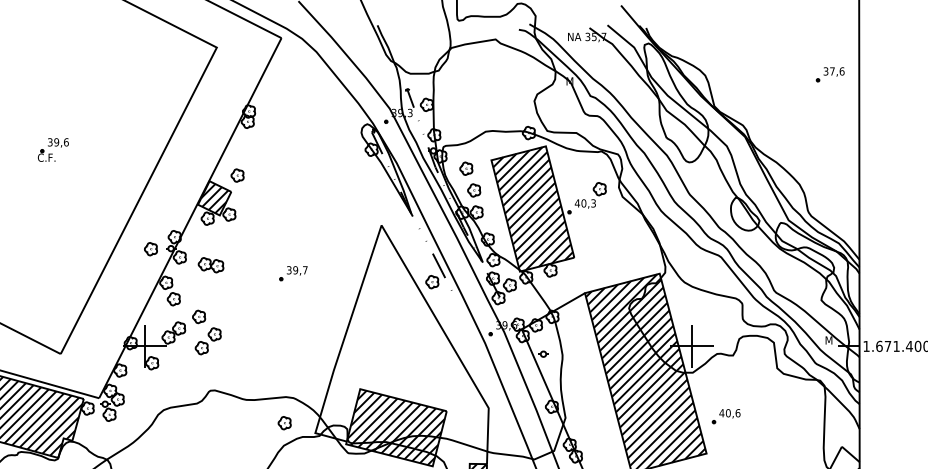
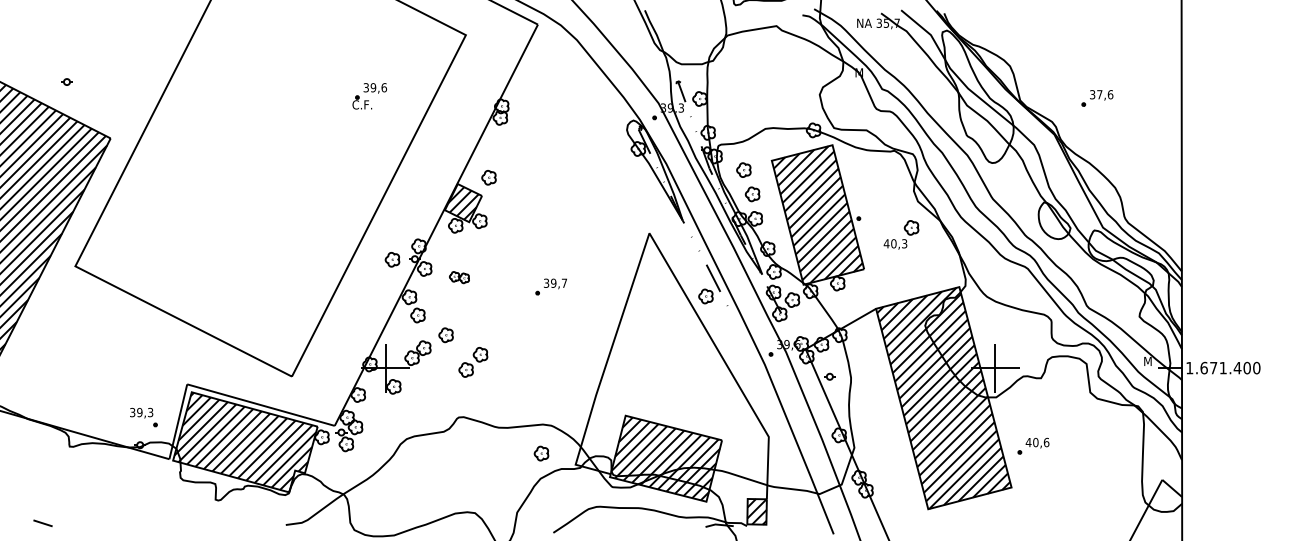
part: (830, 74) -> (1097, 98), moved
part: (53, 150) -> (369, 96), moved
part: (590, 195) -> (901, 234), moved
part: (211, 265) -> (459, 277), size x0.7
part: (208, 341) -> (473, 362), moved

